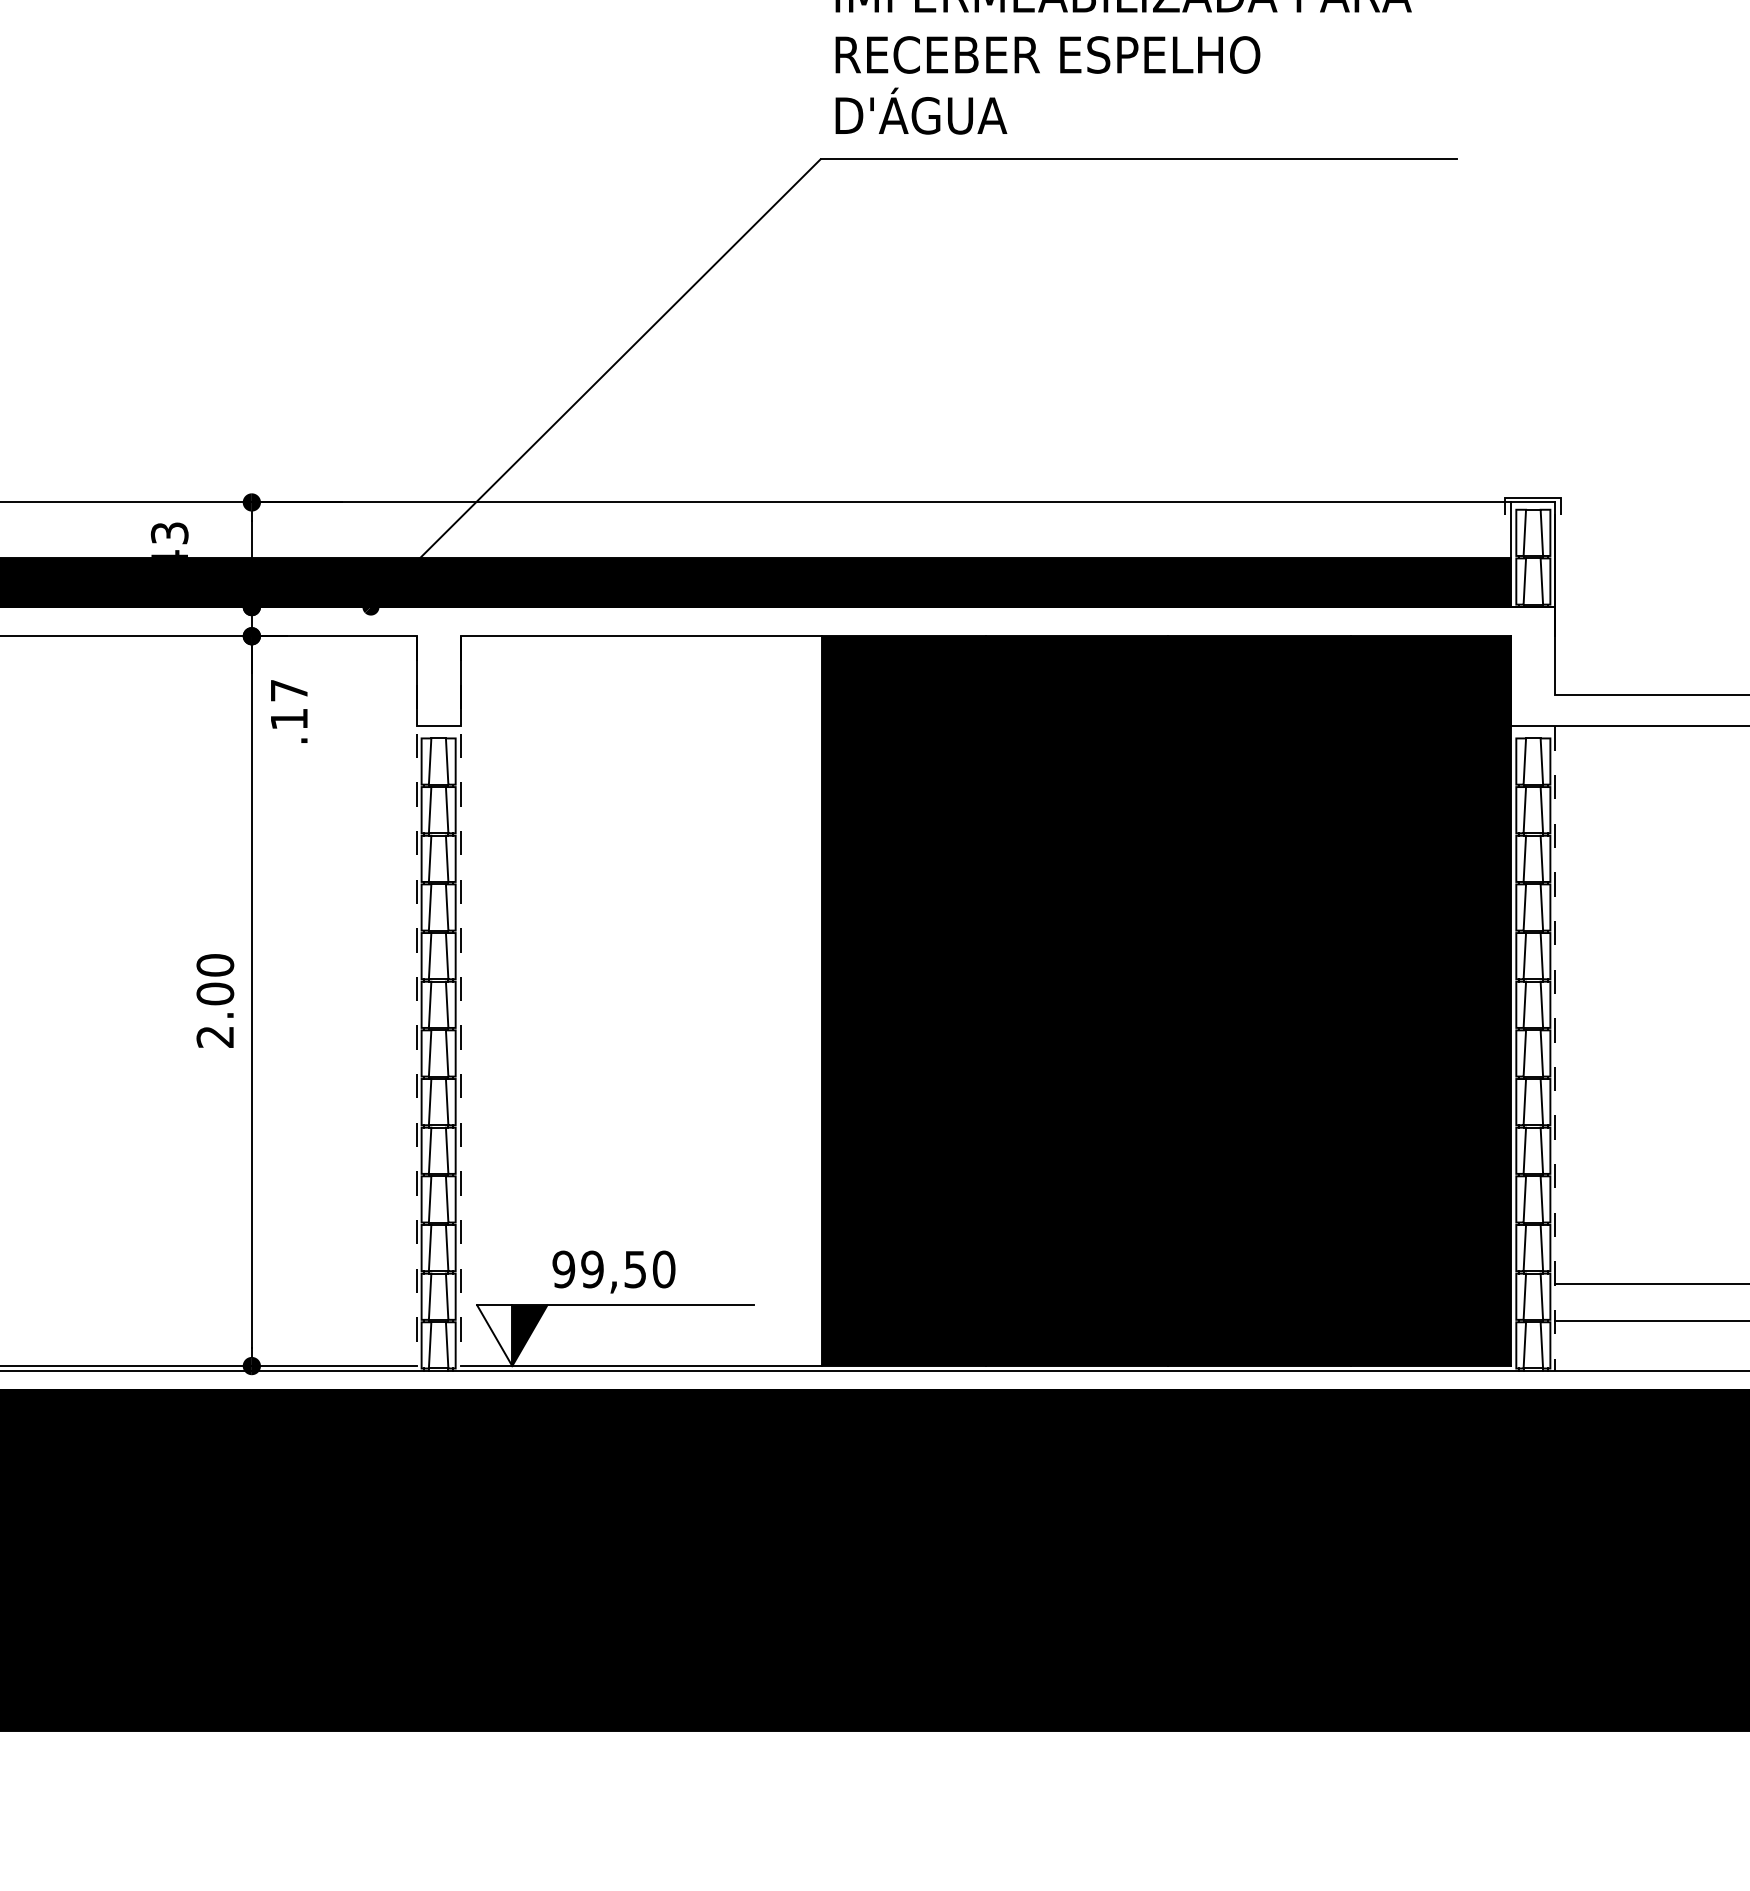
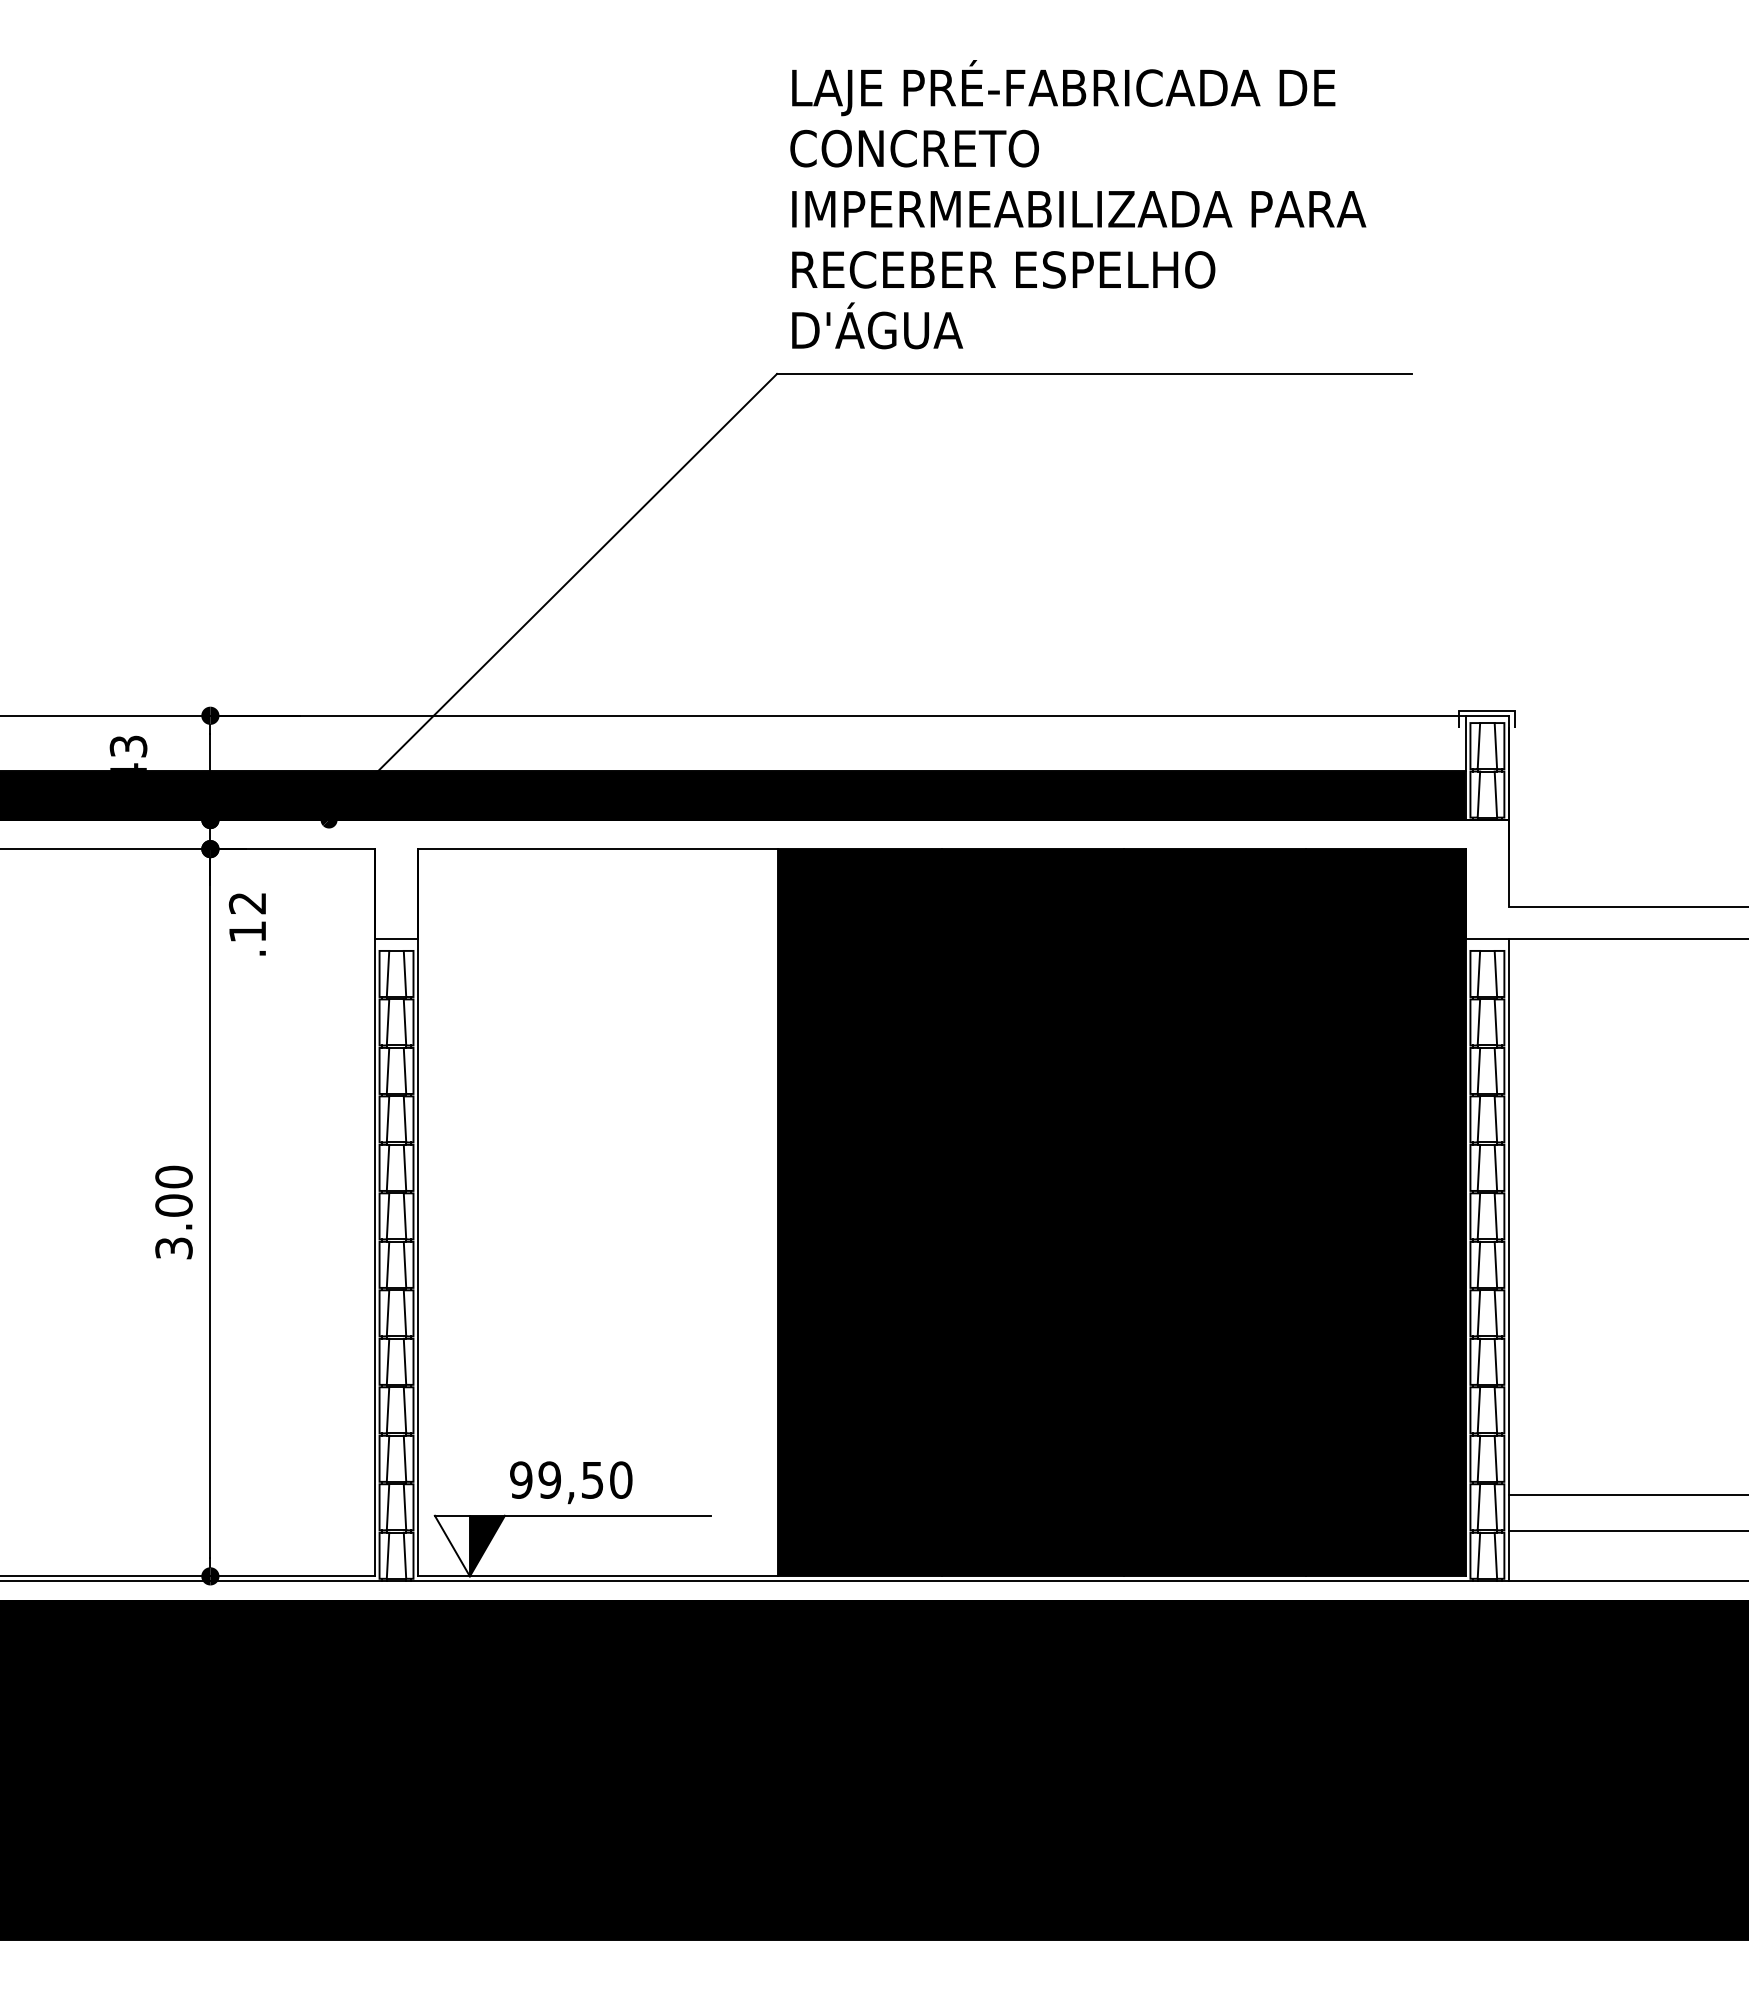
text: (288, 690) -> (246, 903), .17 -> .12
line: (416, 1000) -> (374, 1212), dashed -> solid
line: (460, 1000) -> (418, 1212), dashed -> solid
text: (214, 1037) -> (173, 1248), 2.00 -> 3.00
line: (1555, 1049) -> (1509, 1260), dashed -> solid

